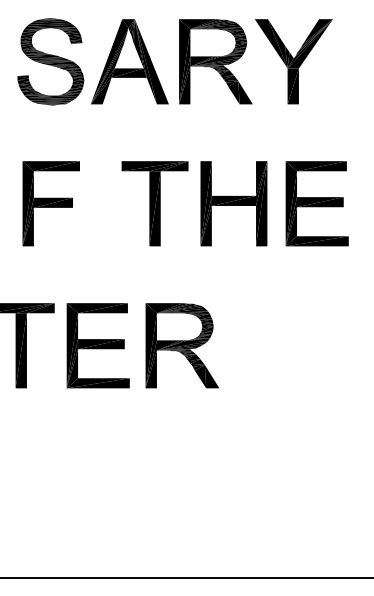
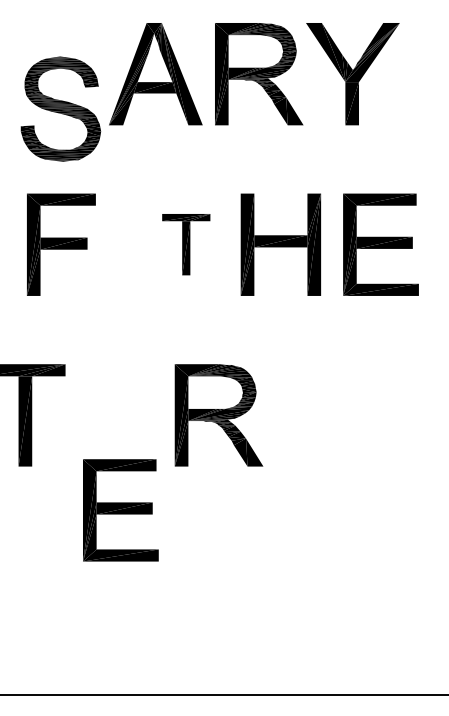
part: (50, 61) -> (60, 108), moved
part: (155, 203) -> (186, 244), size x0.6
part: (97, 345) -> (120, 510), moved

